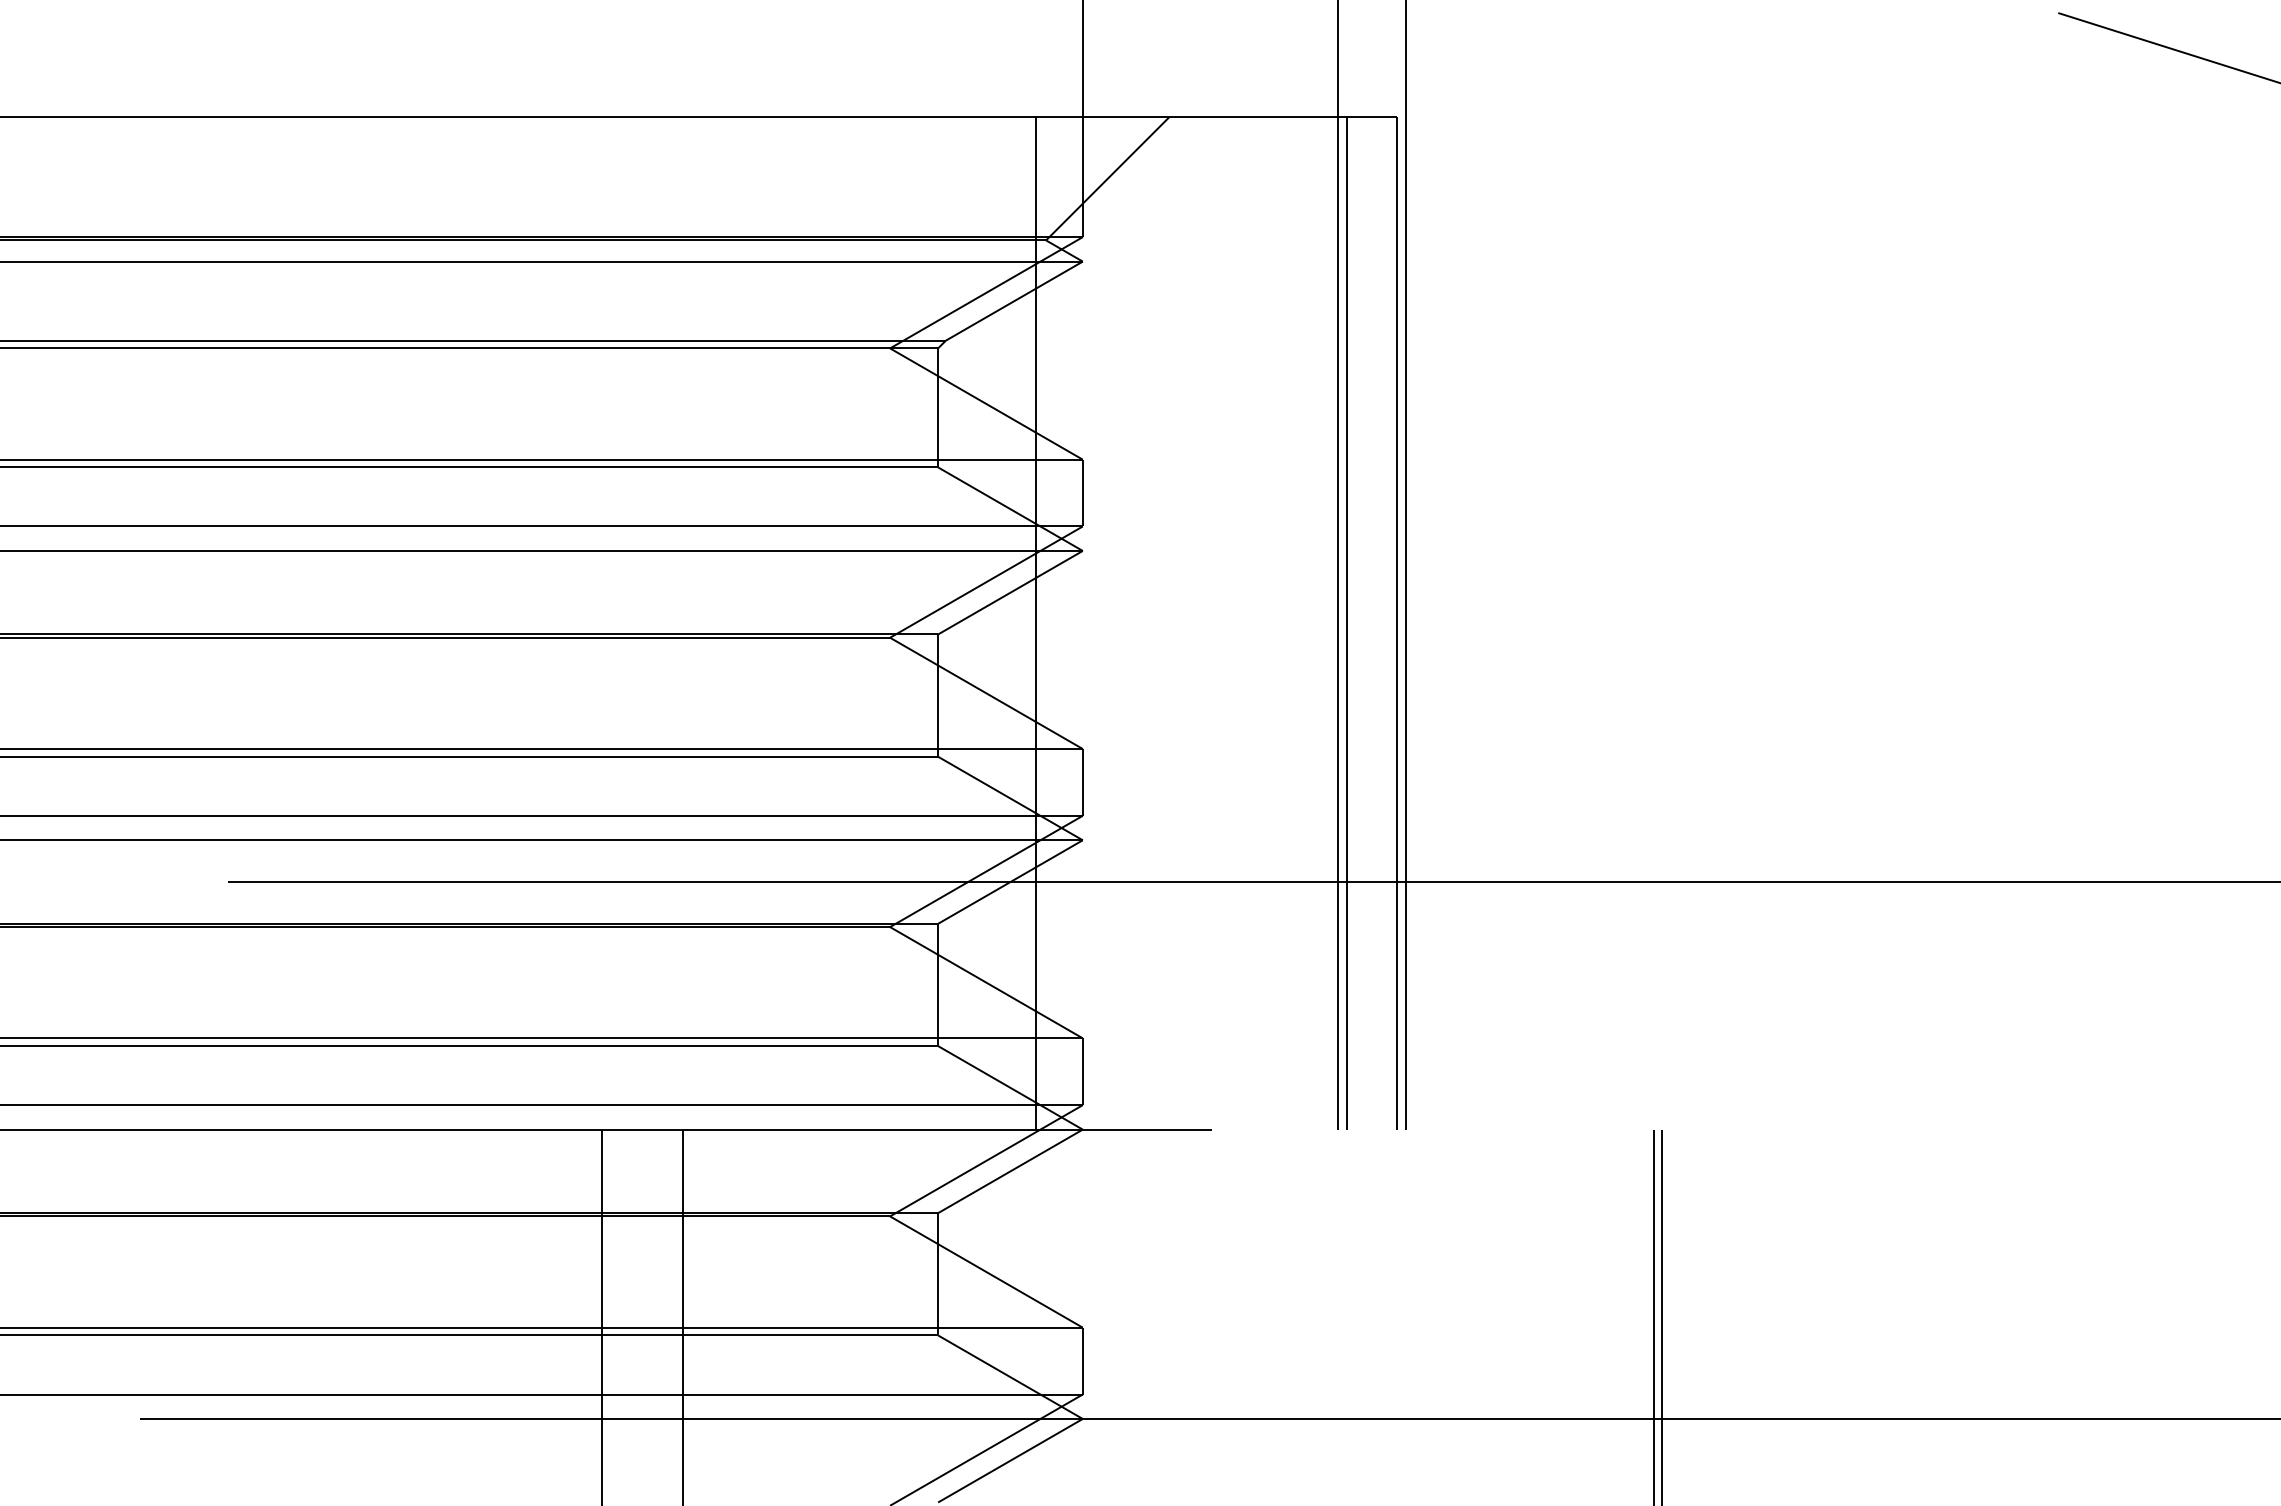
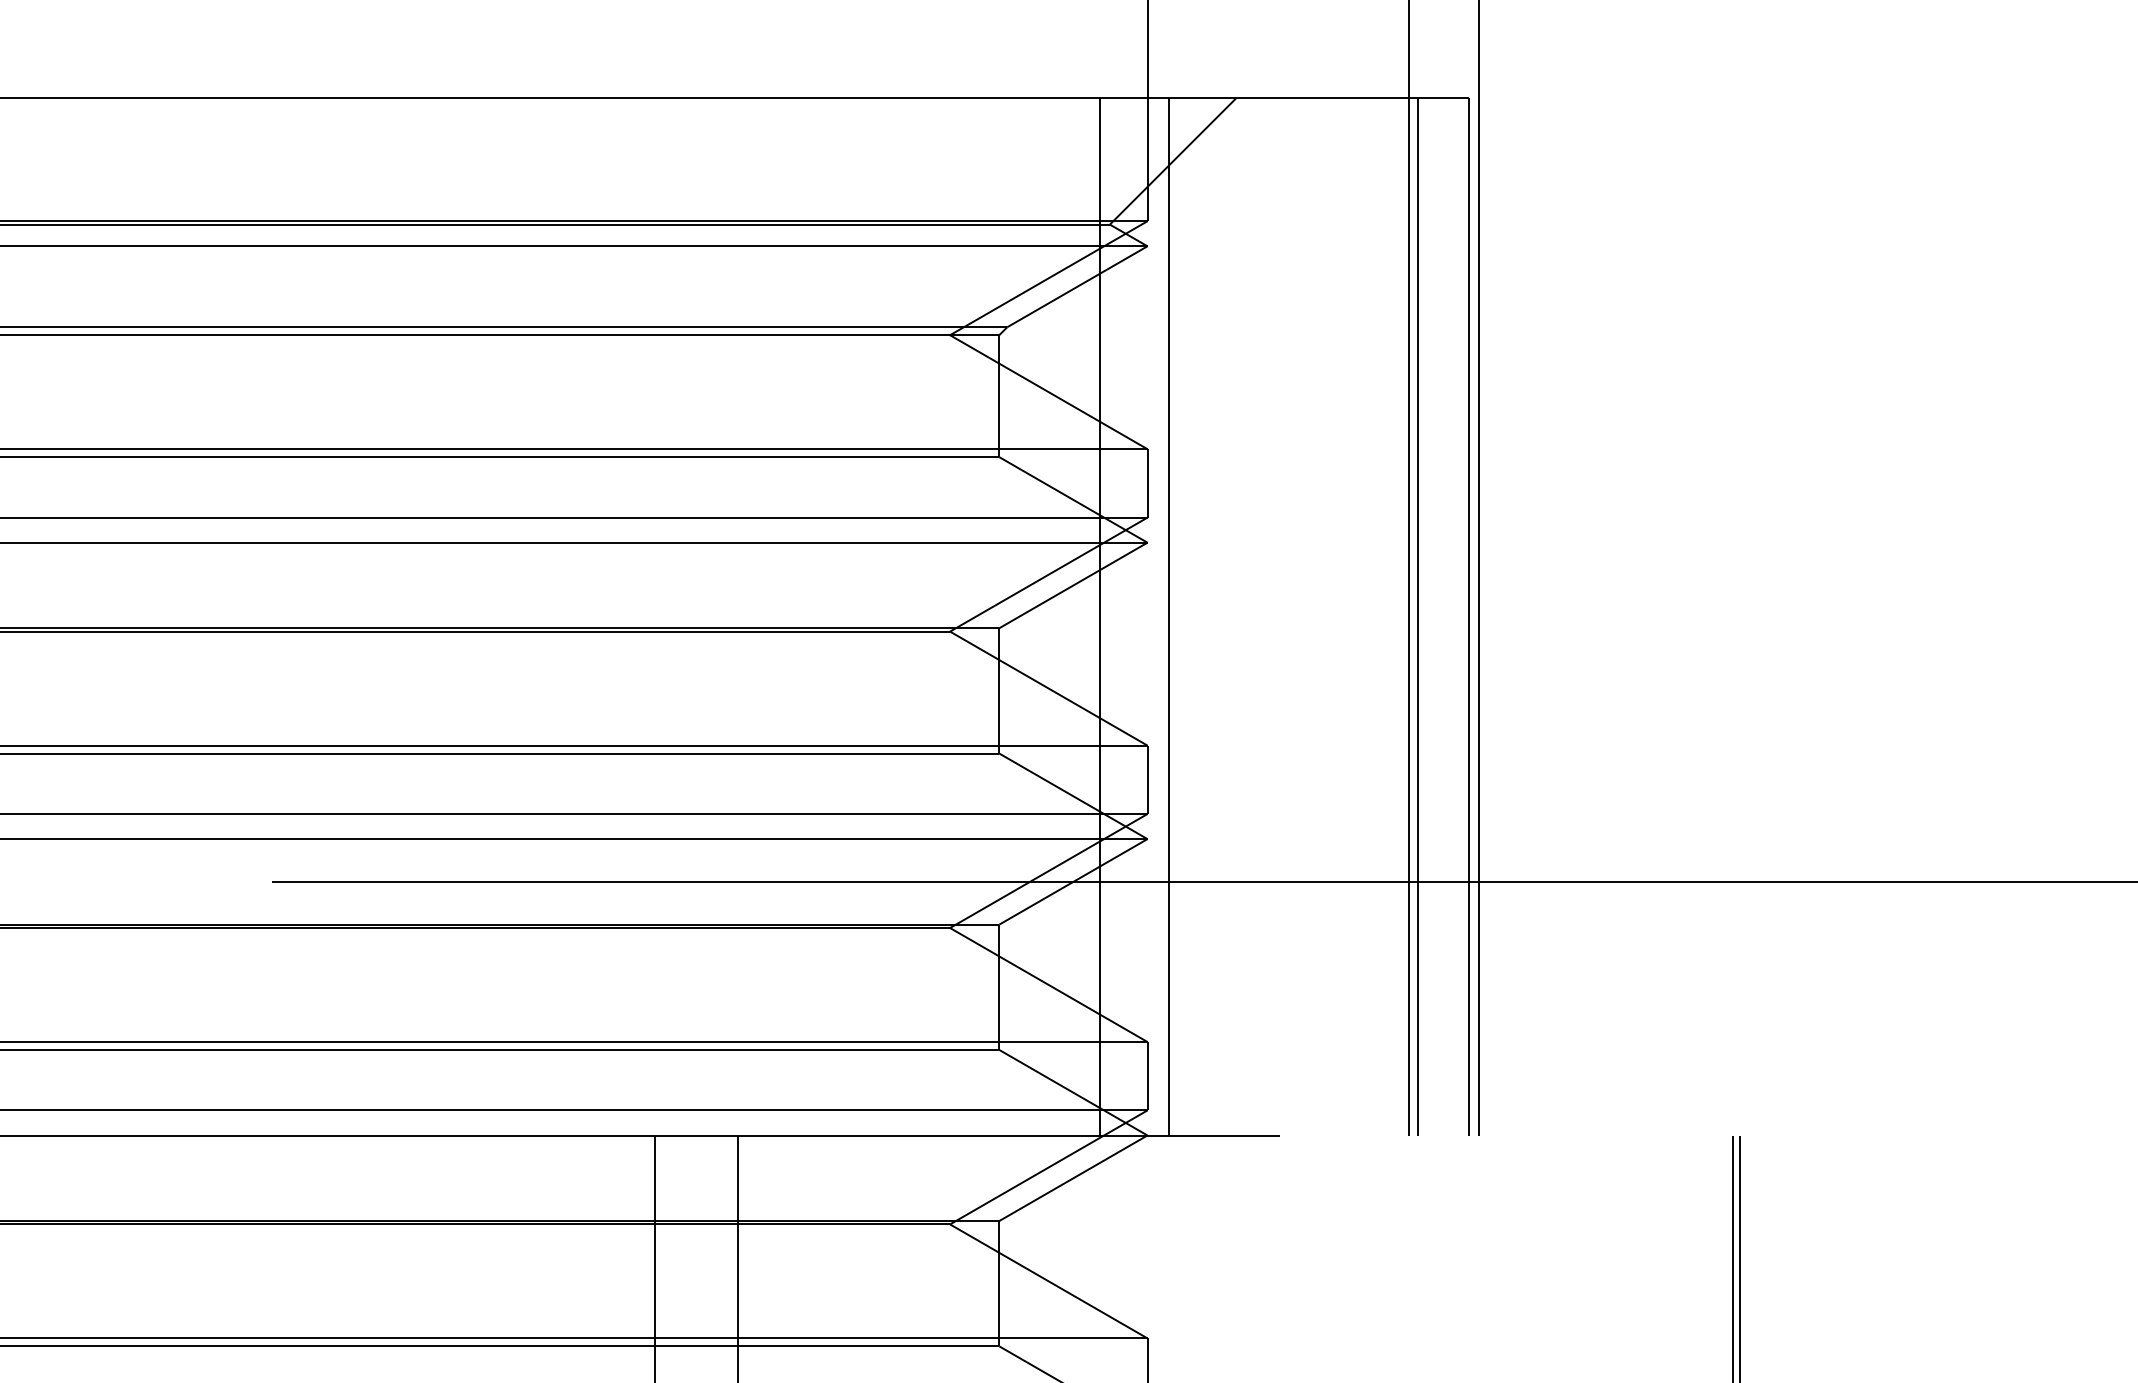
line: (1104, 622) -> (1169, 616), added

